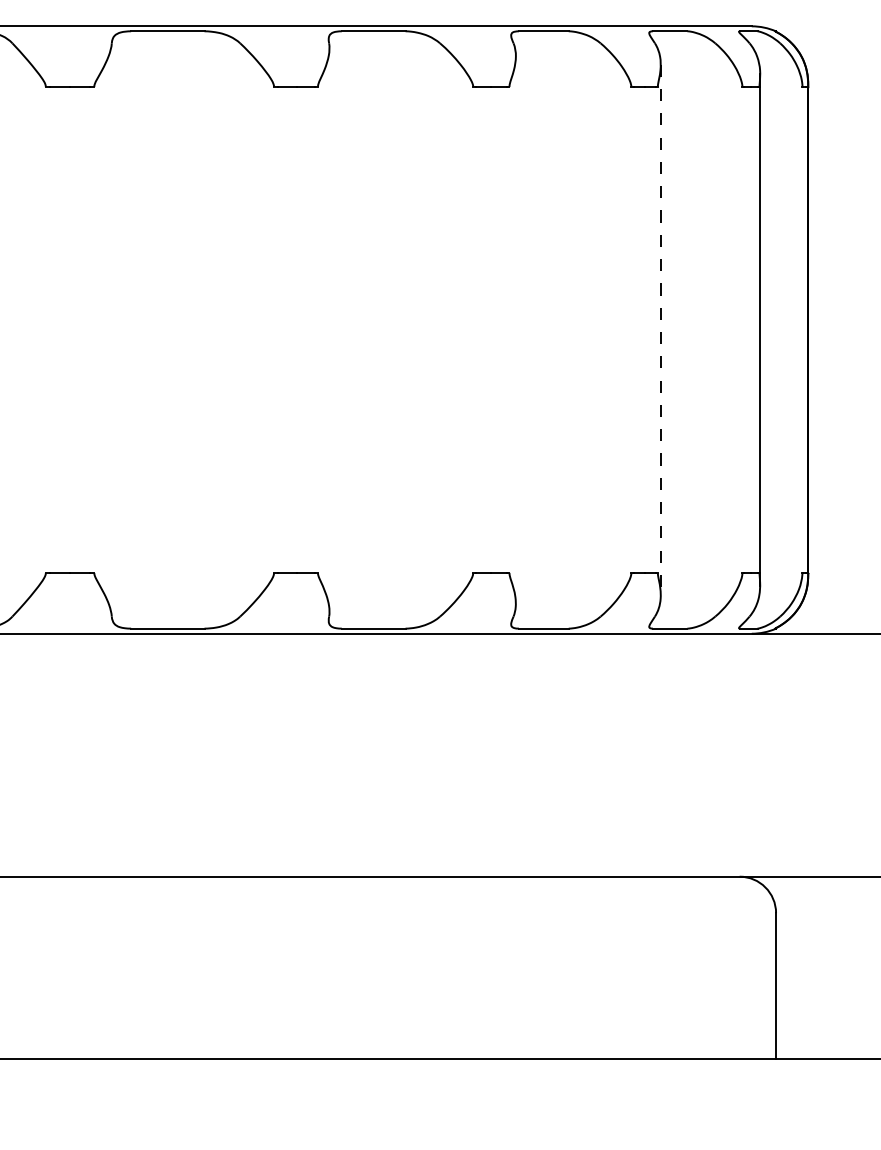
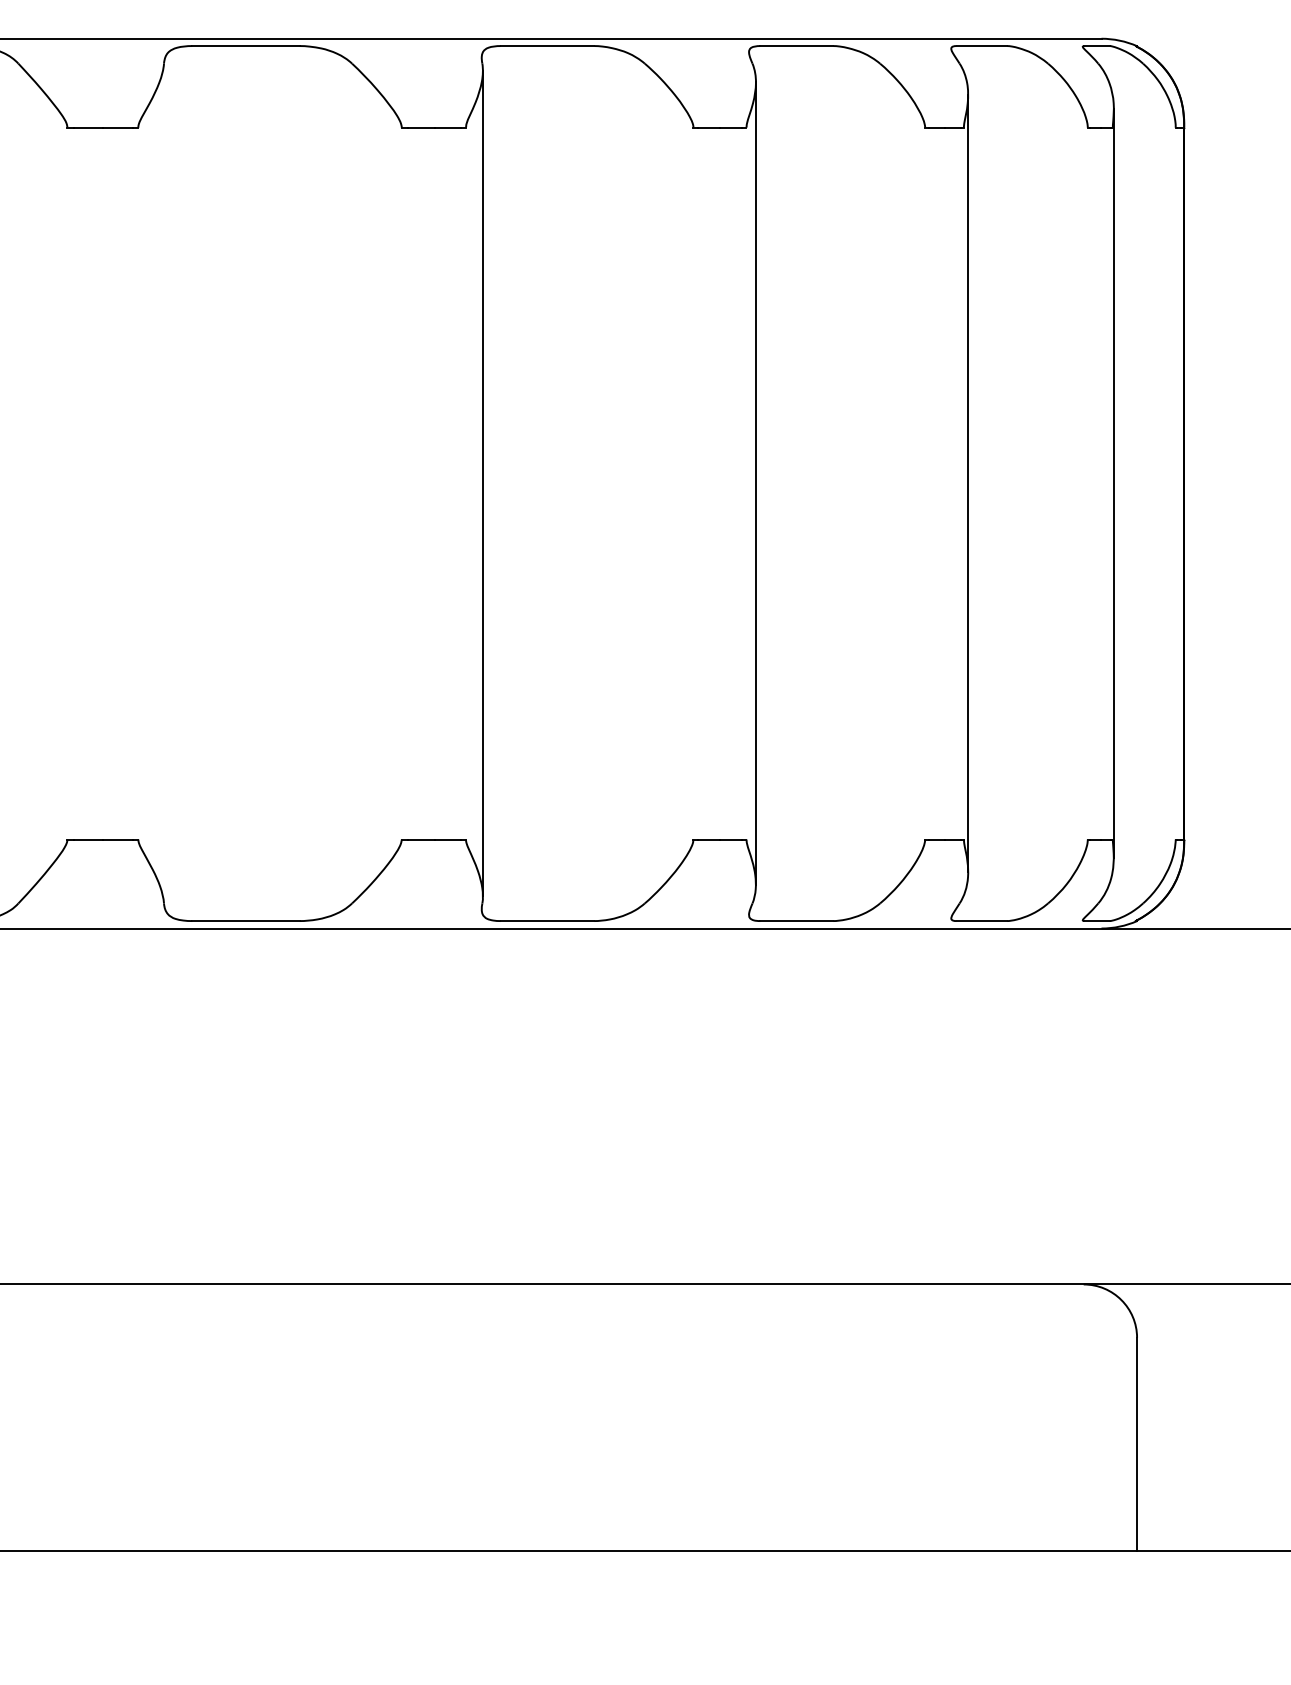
line: (329, 329) -> (482, 482), added
line: (515, 329) -> (755, 482), added
line: (660, 330) -> (967, 484), dashed -> solid

